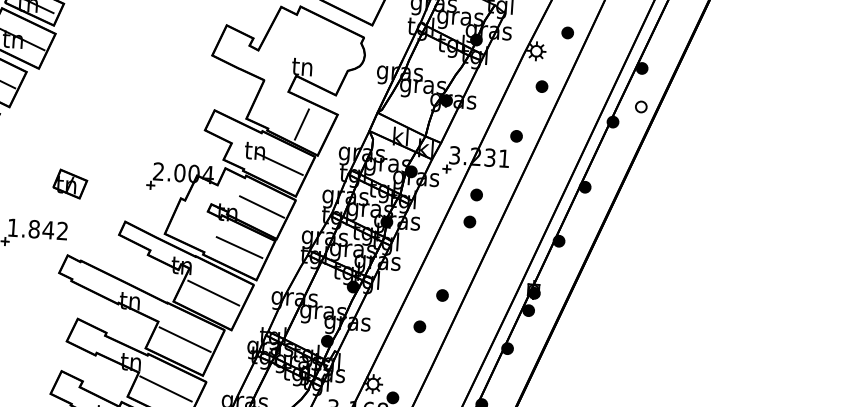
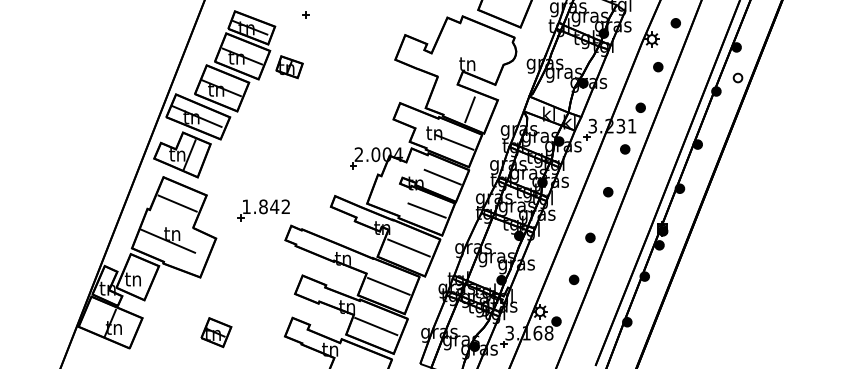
part: (70, 184) -> (289, 67), moved
part: (477, 195) -> (625, 149), moved
part: (470, 222) -> (608, 192), moved
part: (420, 326) -> (574, 279), moved

